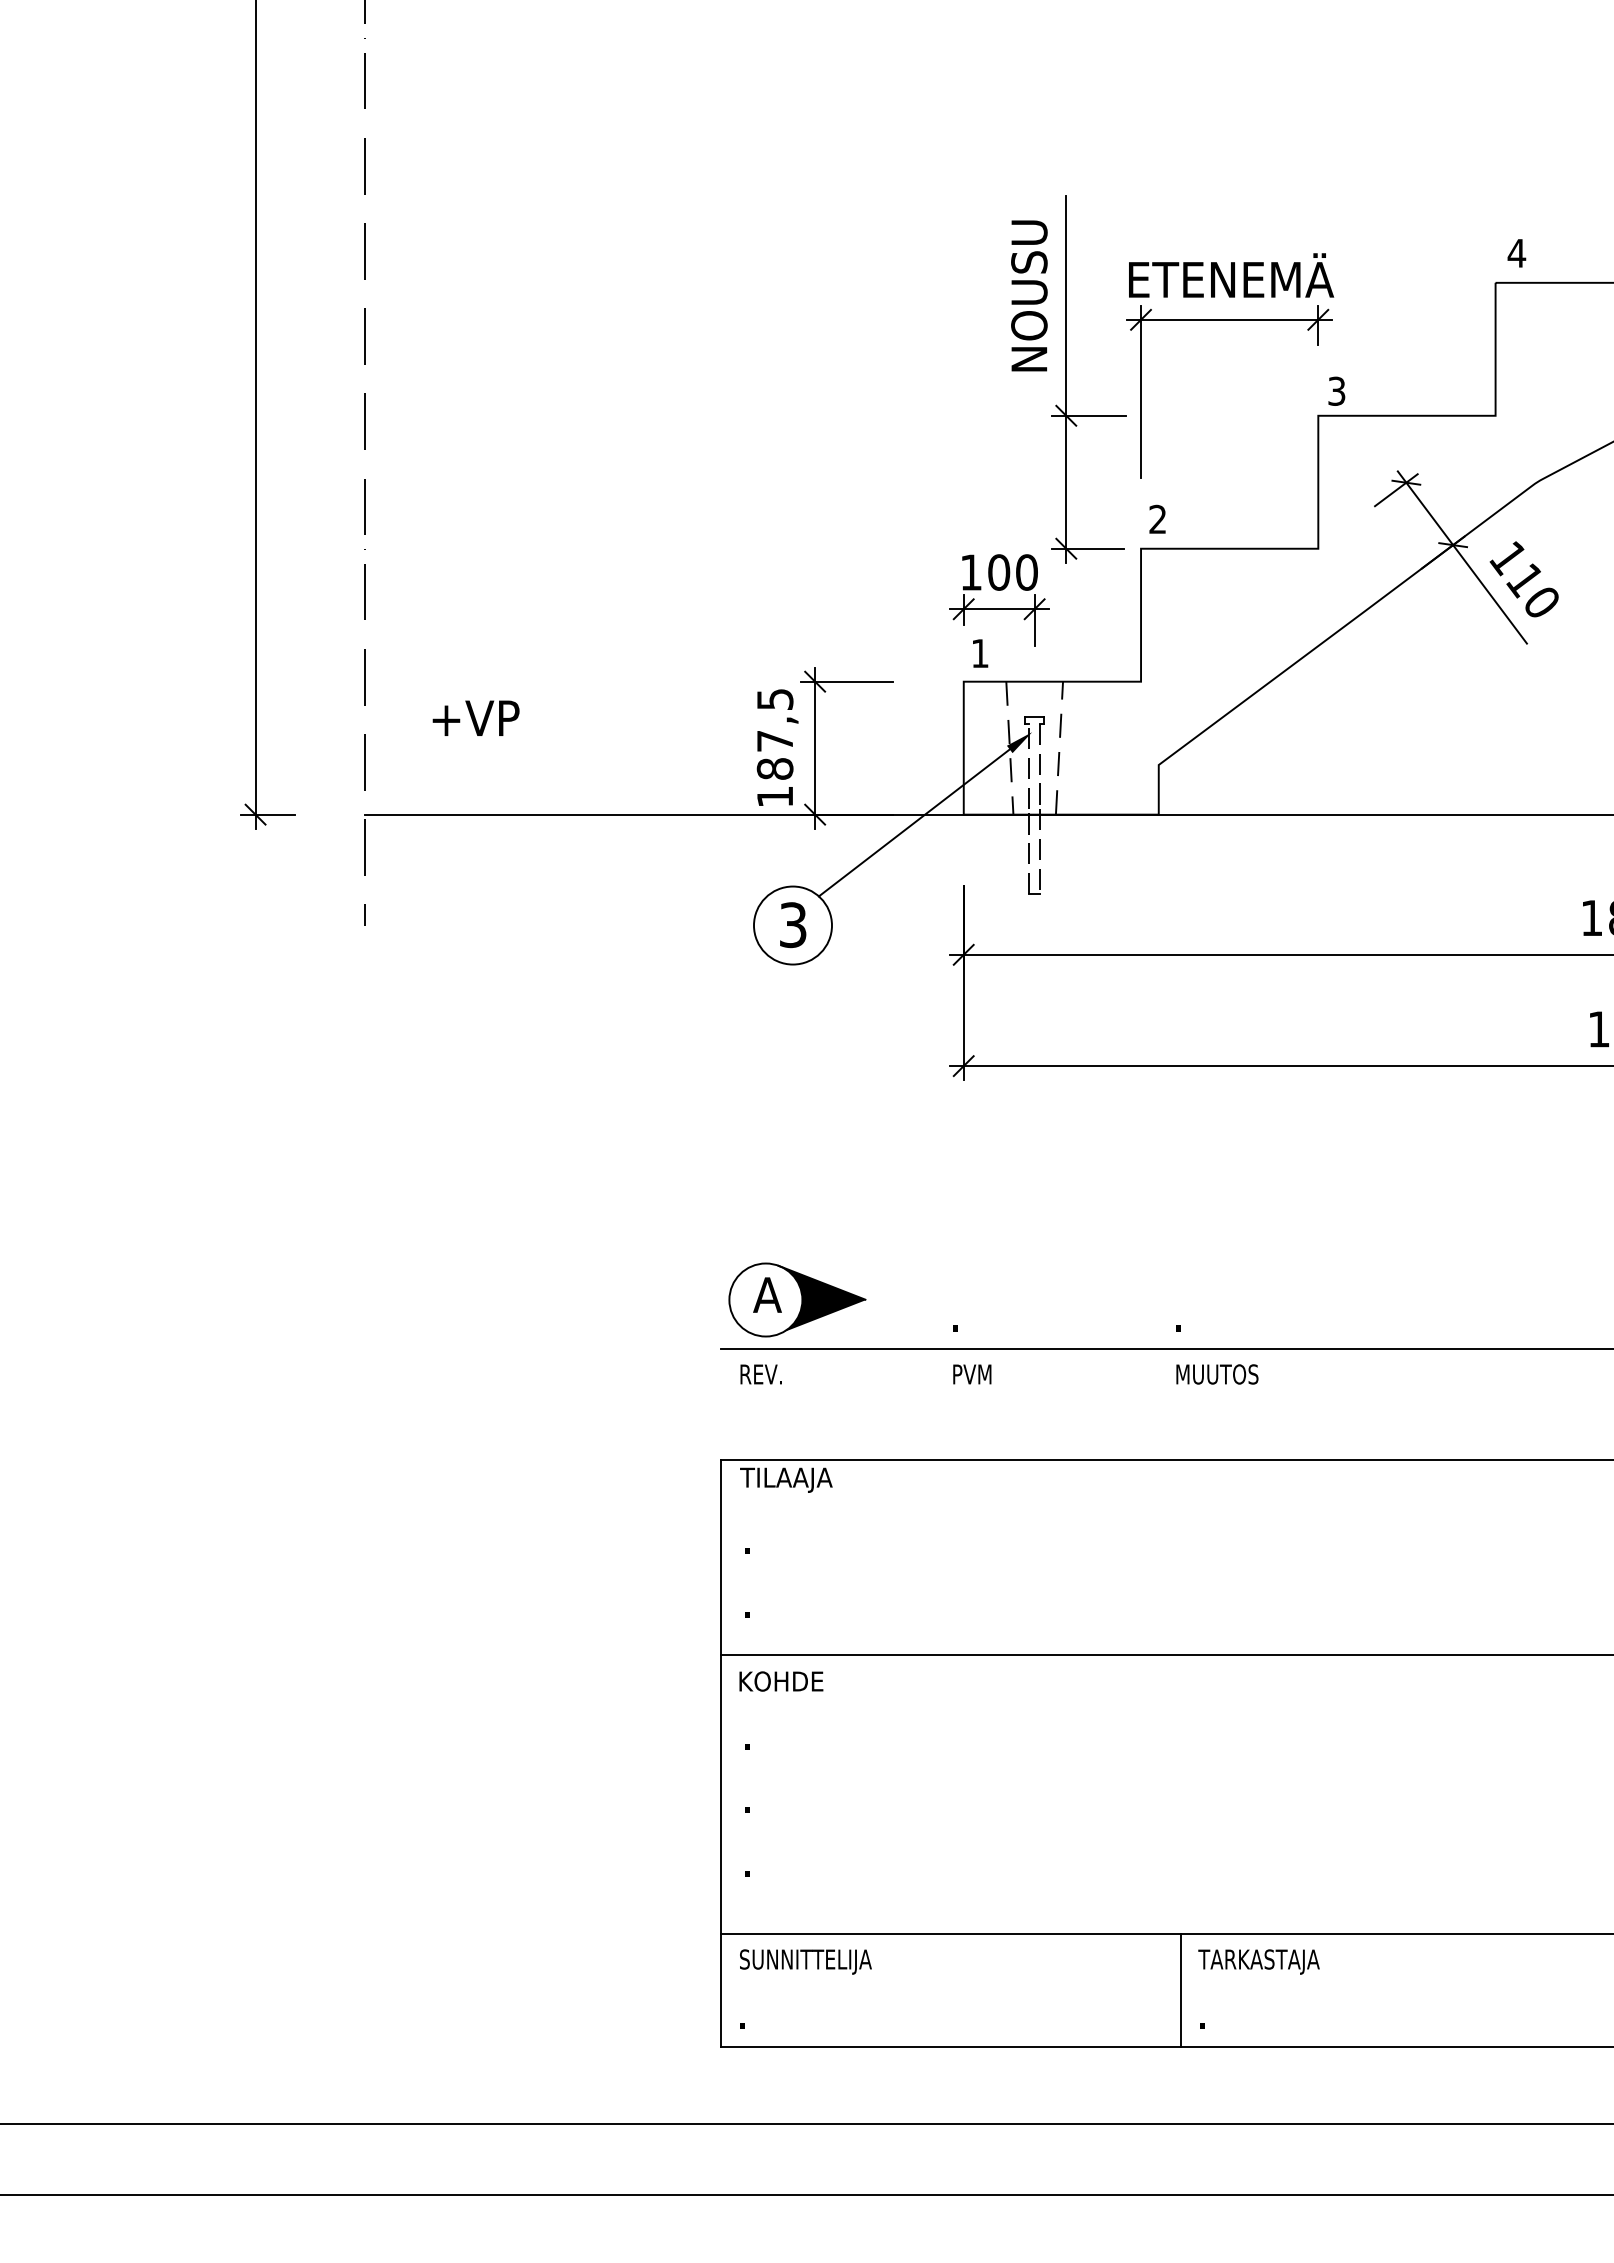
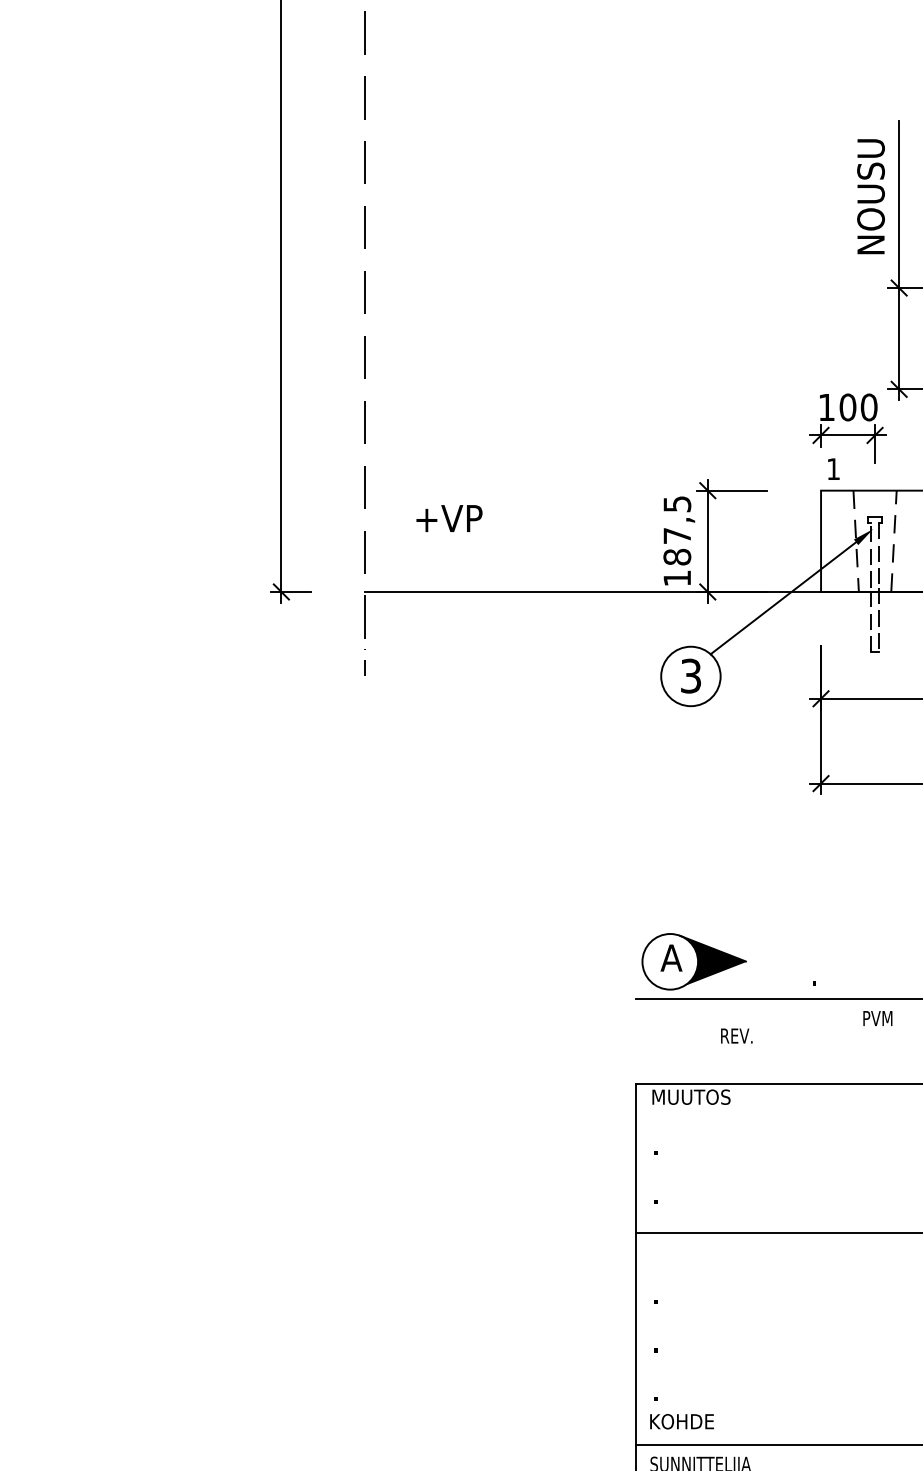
text: (760, 1374) -> (736, 1036), moved
text: (972, 1374) -> (877, 1018), moved
text: (792, 1479) -> (690, 1098), TILAAJA -> MUUTOS
text: (781, 1681) -> (682, 1421), moved

